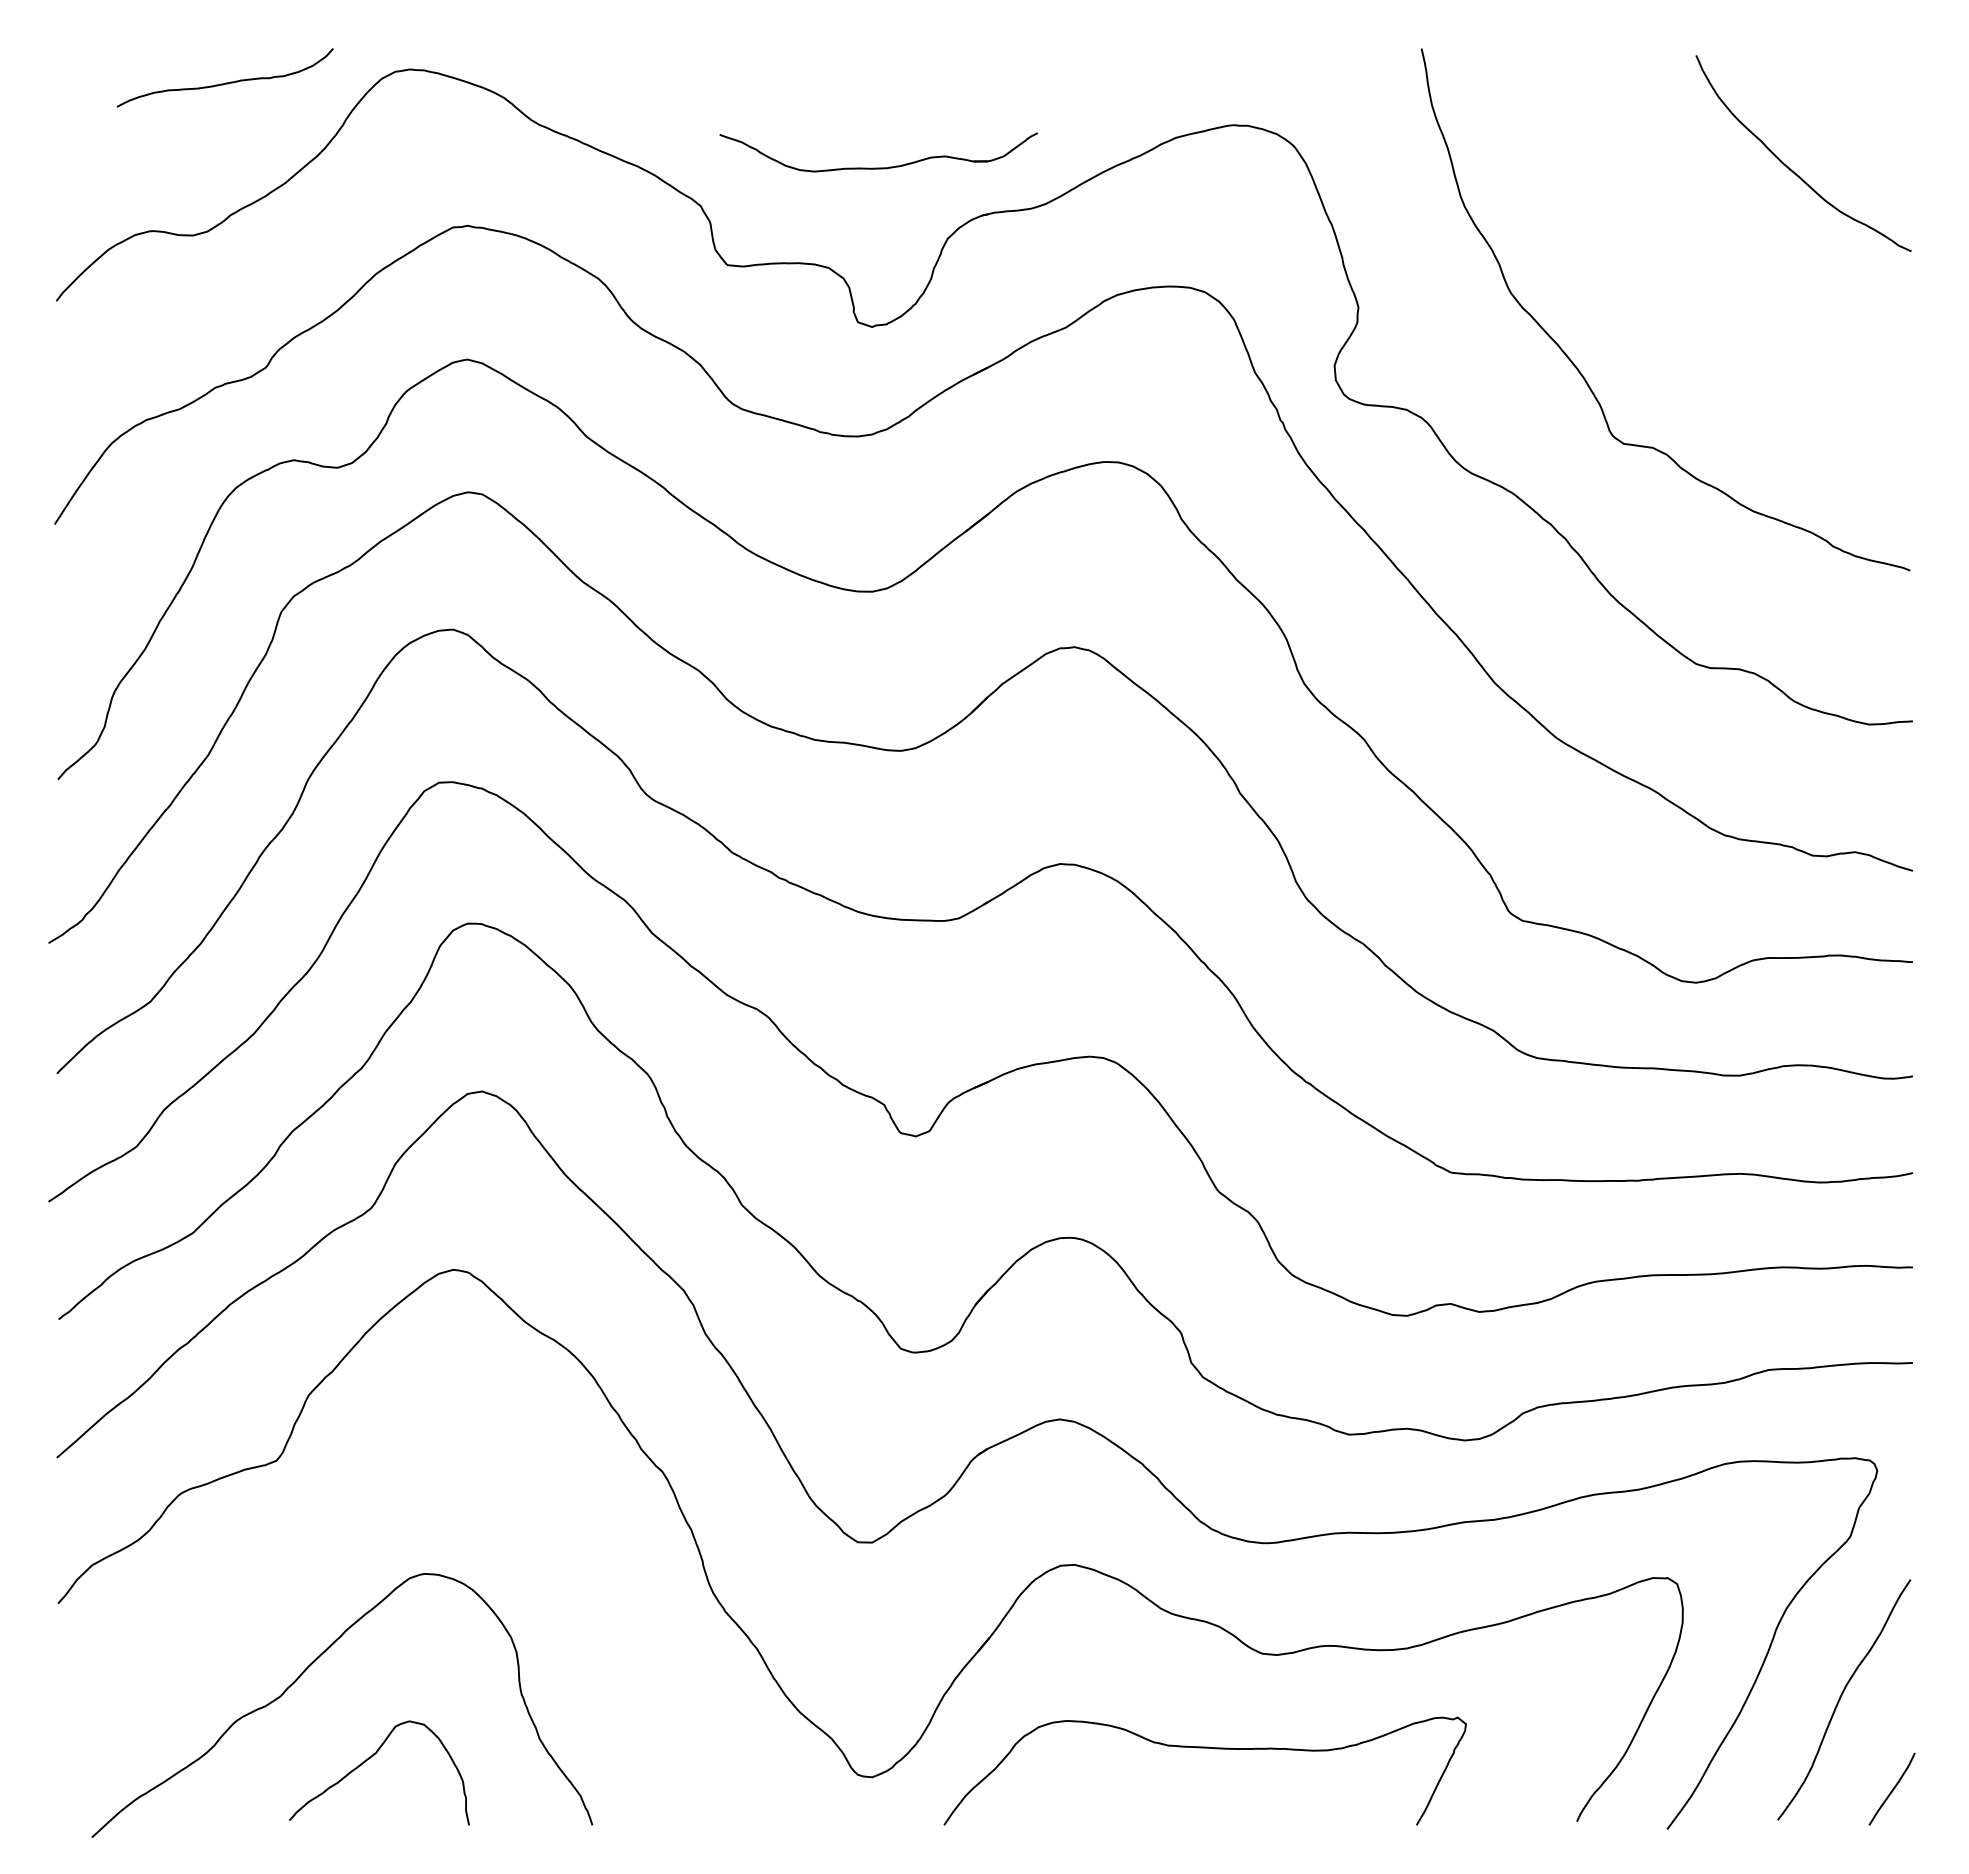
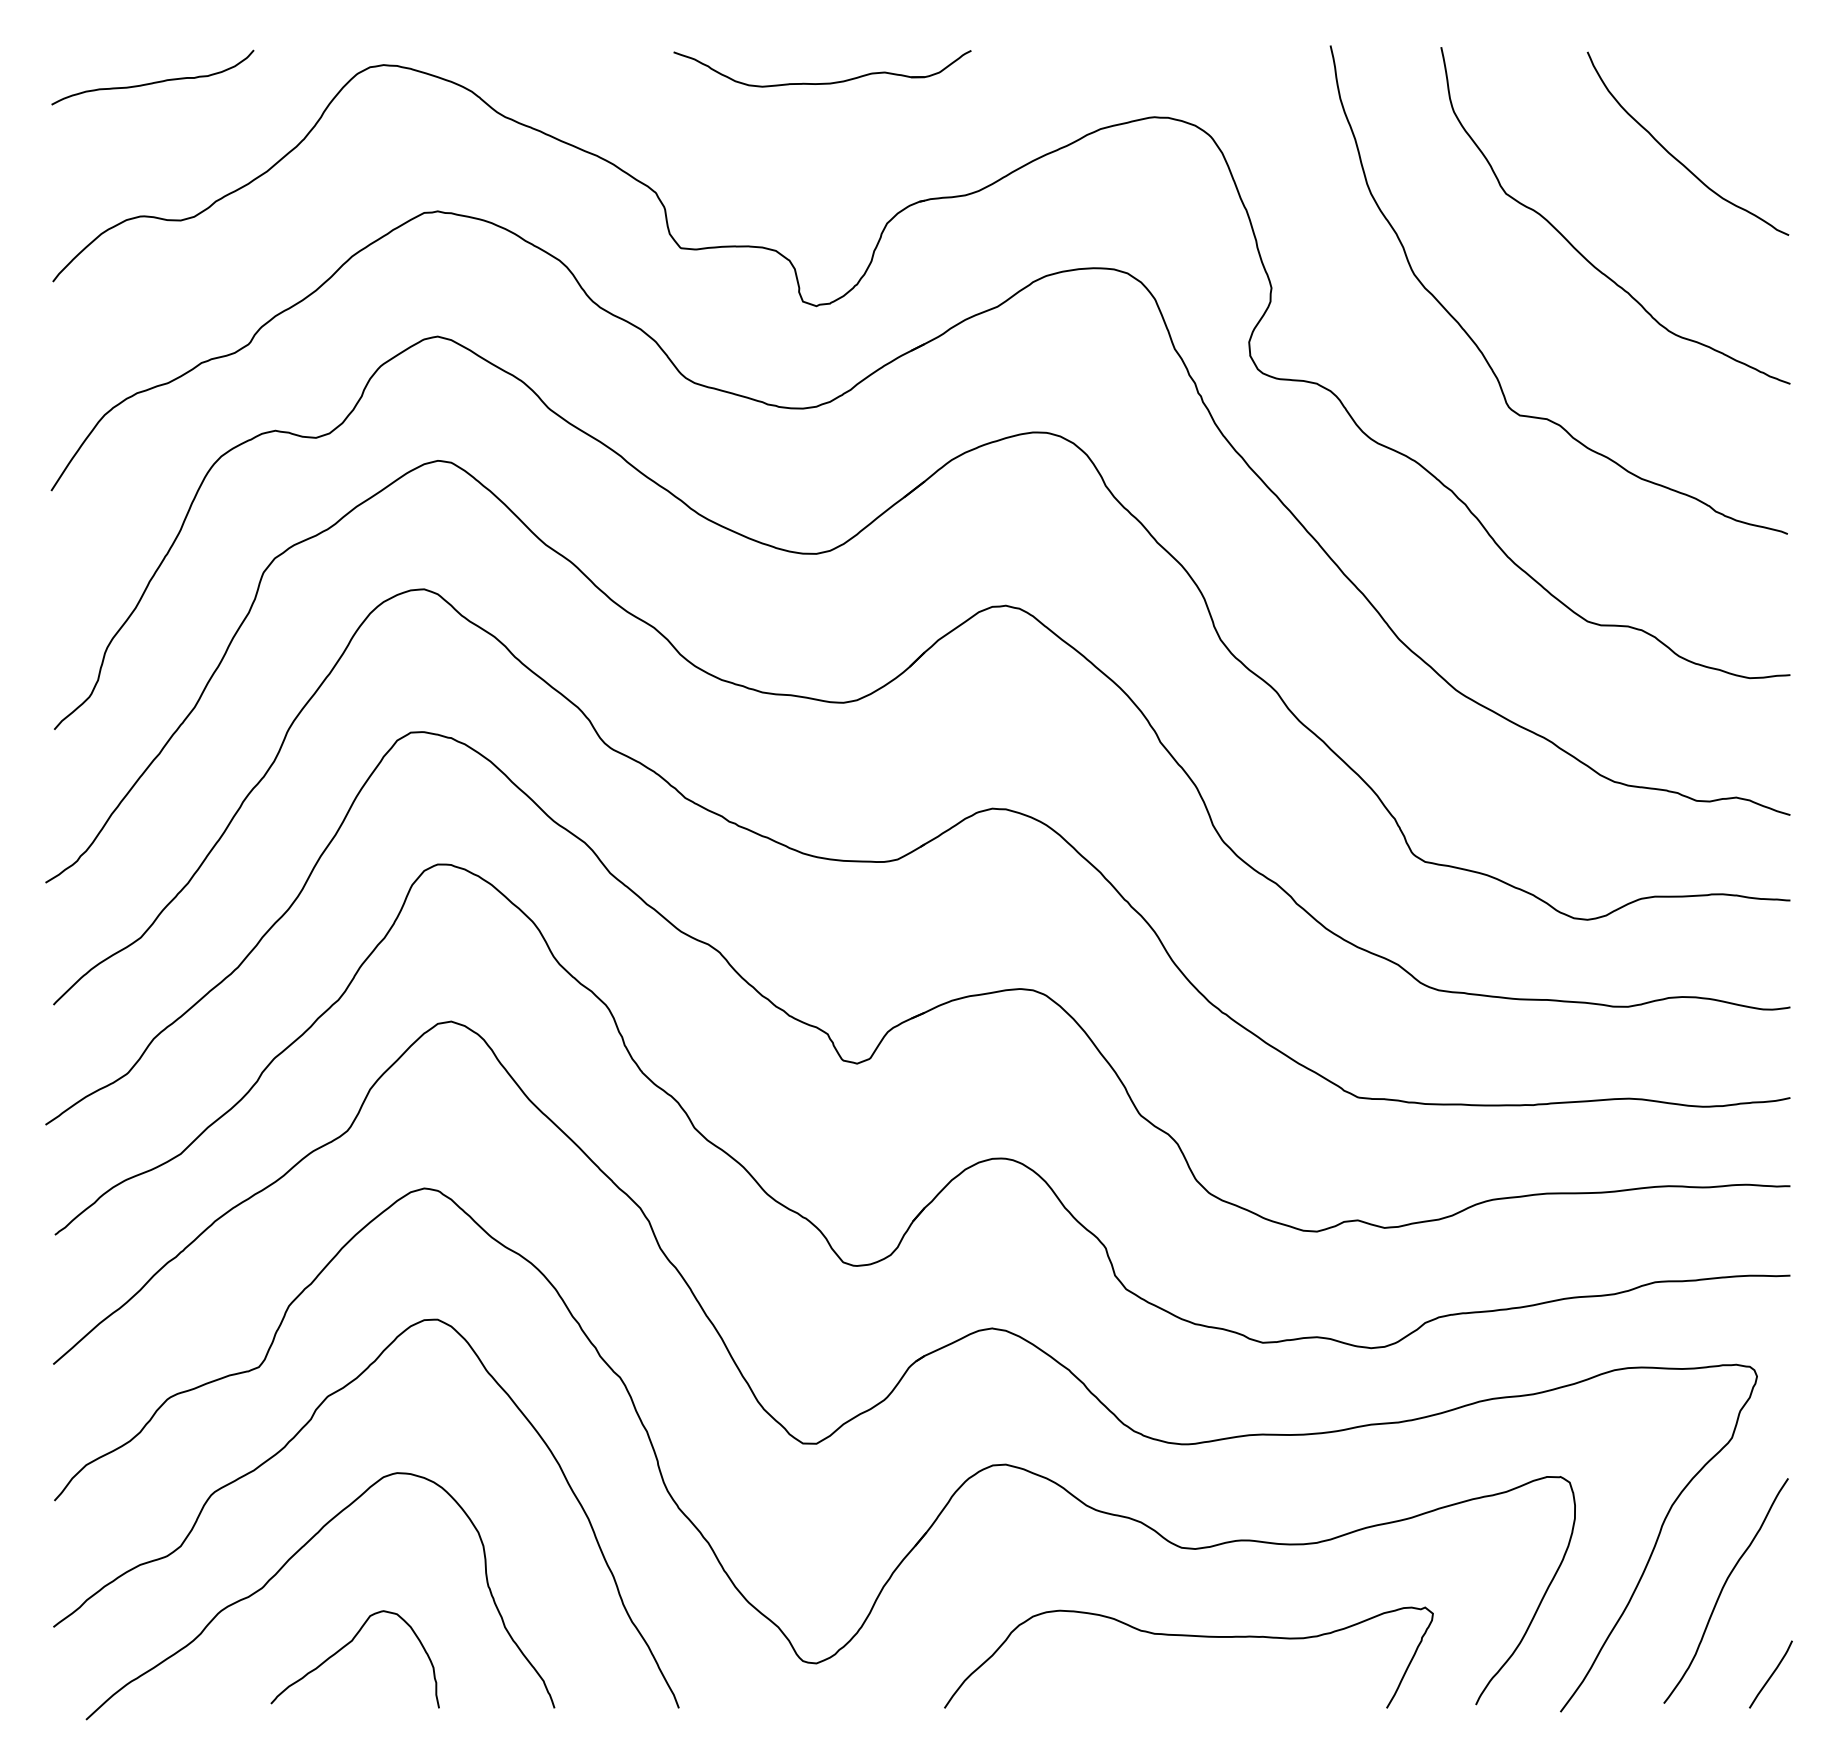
curve: (225, 82) -> (153, 81), moved
part: (878, 167) -> (822, 82), moved
curve: (1687, 268) -> (1579, 251), added
curve: (312, 1538) -> (292, 1439), added
curve: (1204, 1748) -> (1188, 1636), moved

